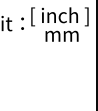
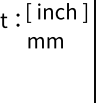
text: (61, 35) -> (45, 41), moved

